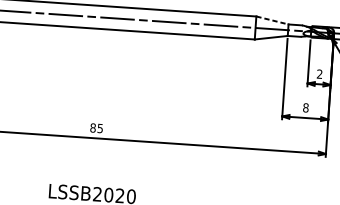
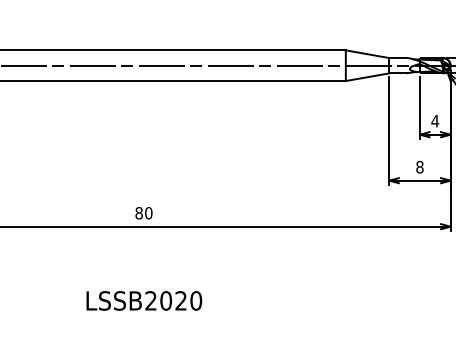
line: (273, 20) -> (368, 54), dashed -> solid
text: (319, 74) -> (435, 121), 2 -> 4
text: (100, 128) -> (148, 213), 85 -> 80

